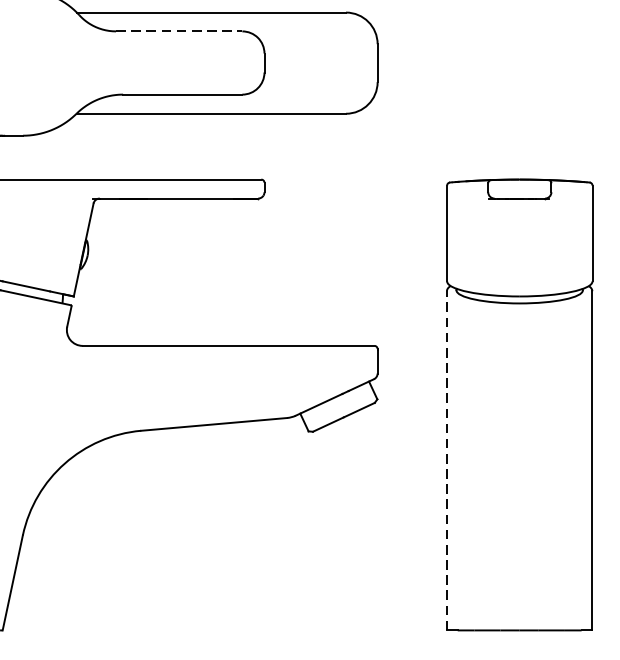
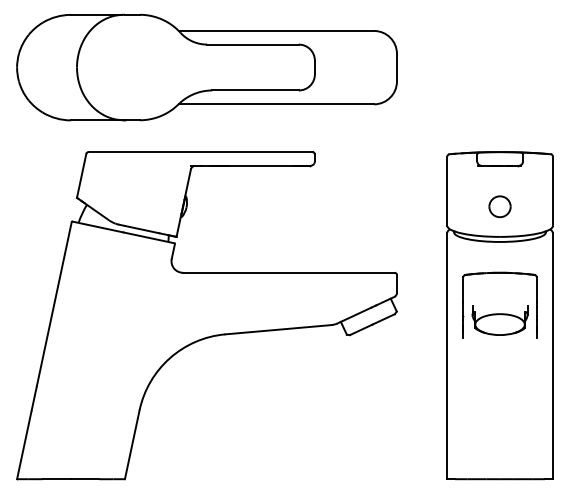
line: (179, 31) -> (253, 44), dashed -> solid
part: (518, 254) -> (499, 206), added
part: (518, 402) -> (499, 313), added
line: (447, 459) -> (447, 355), dashed -> solid

